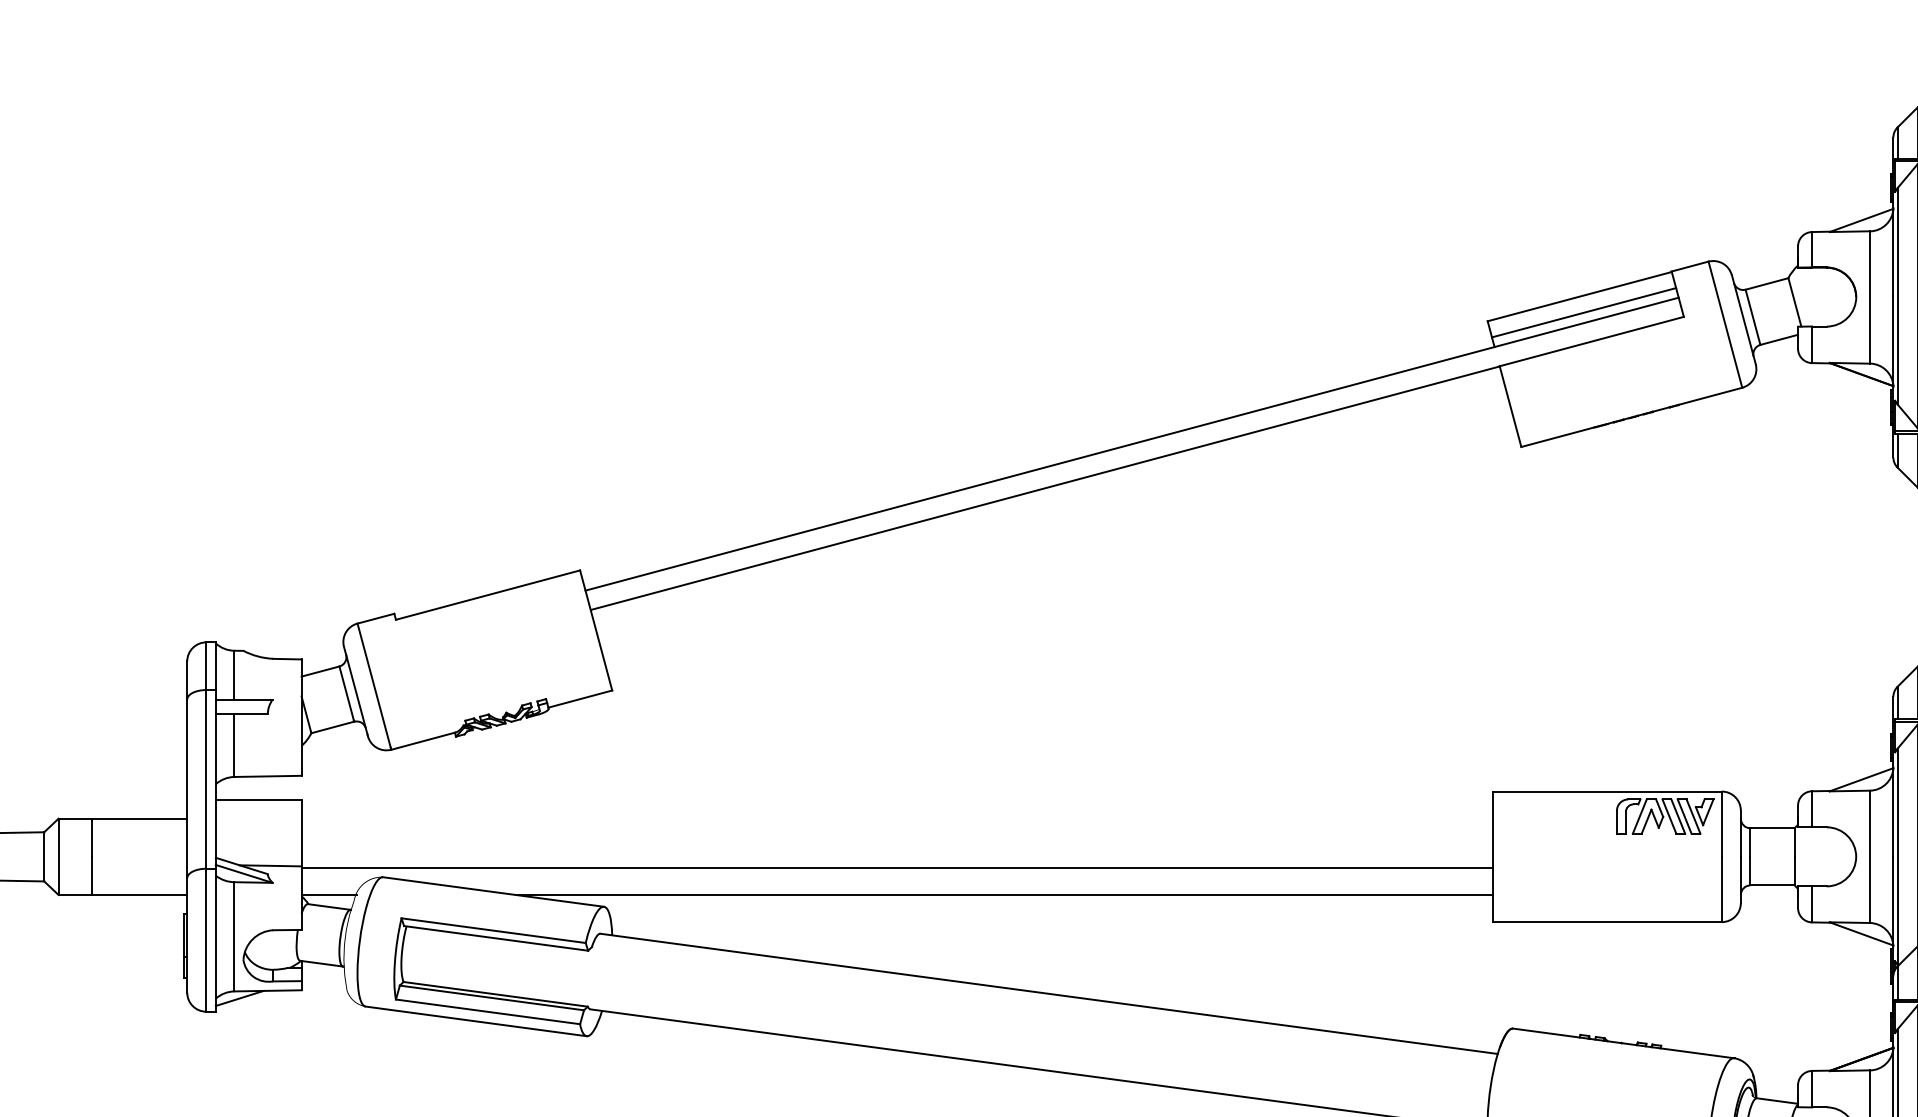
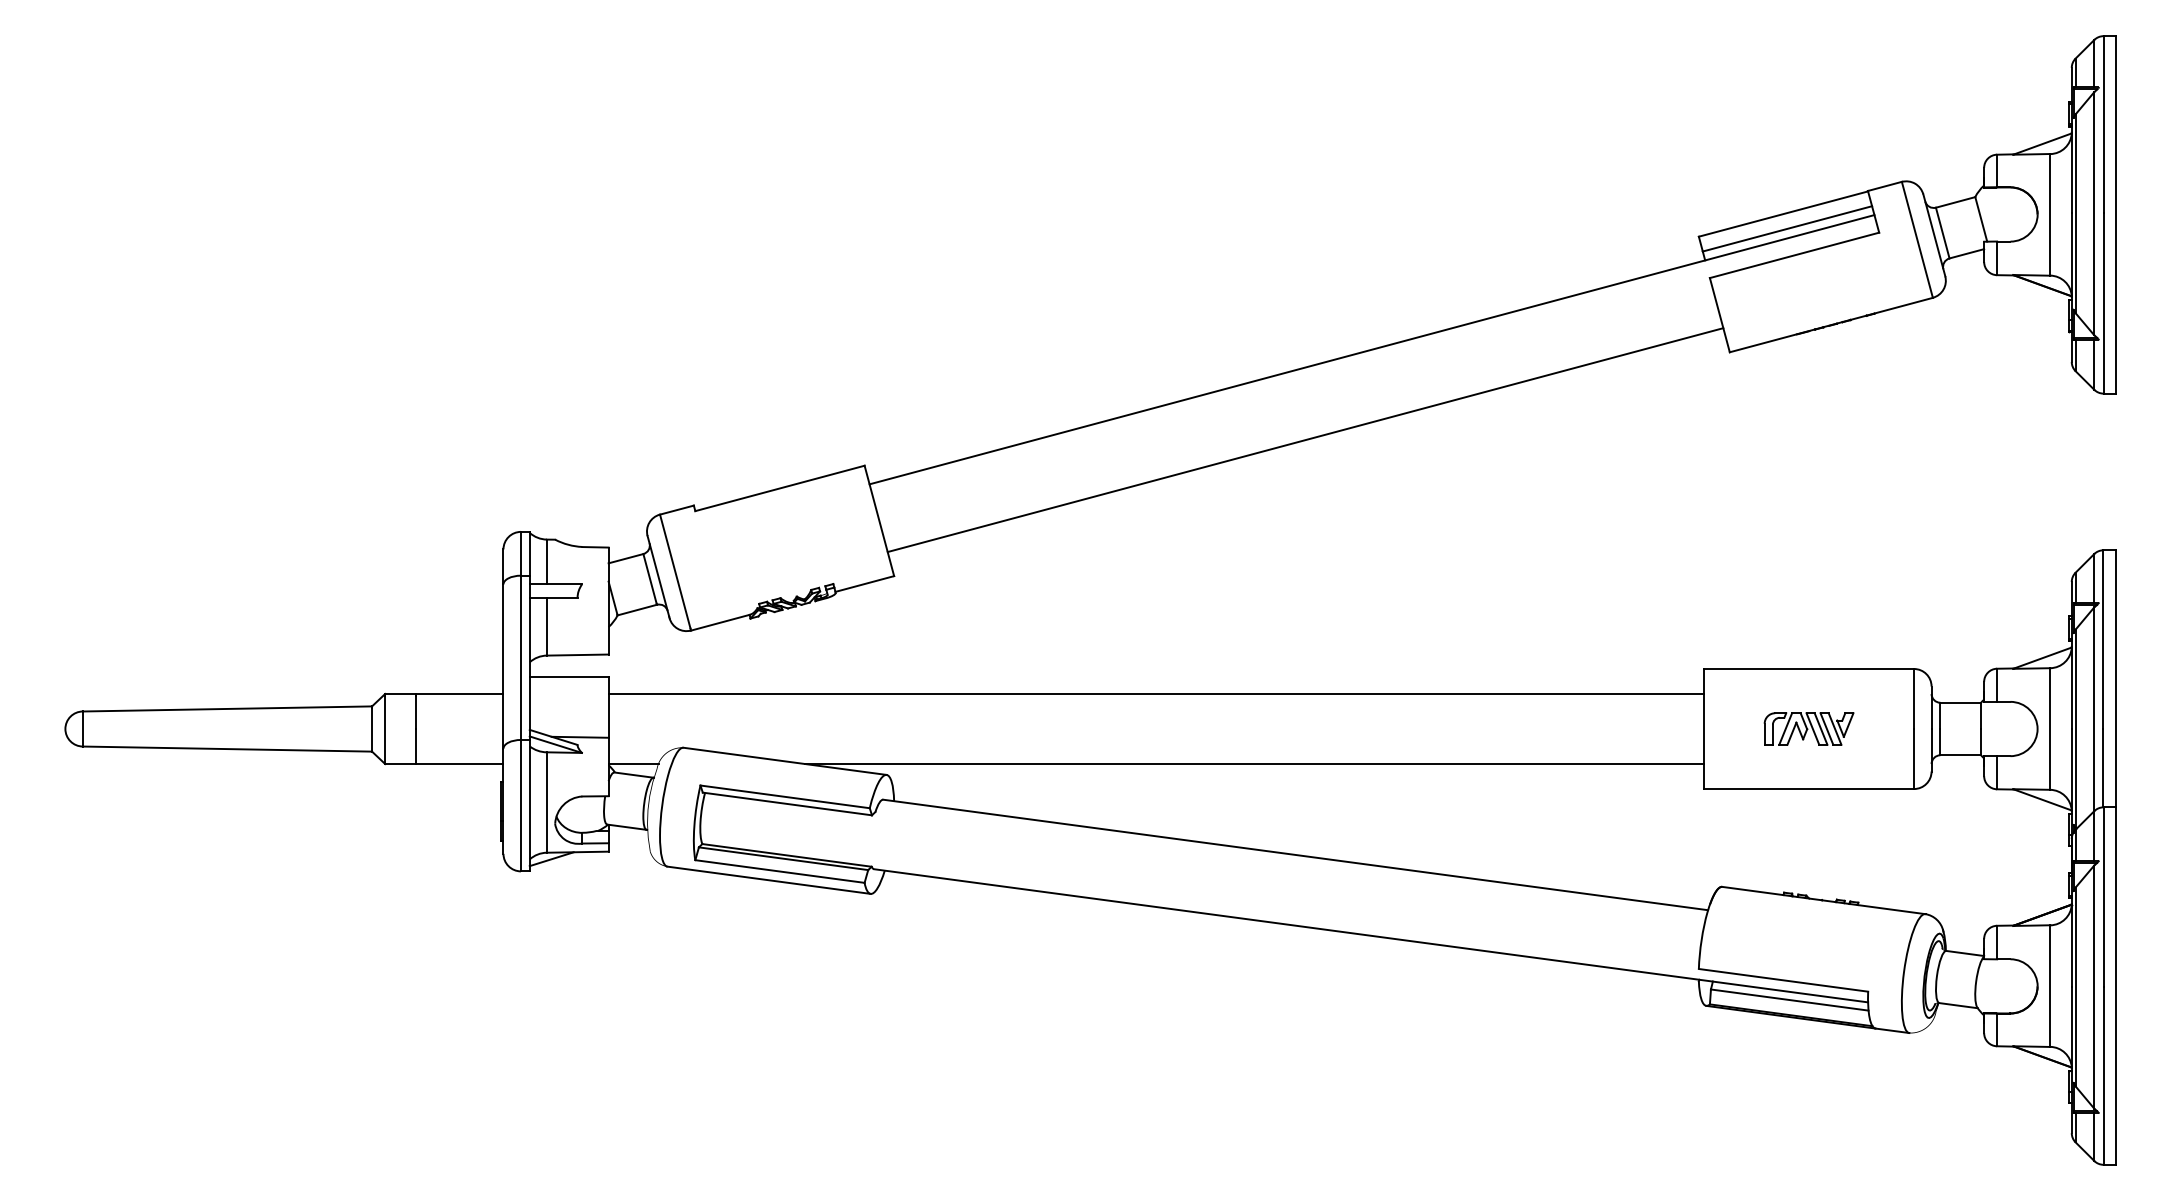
line: (1045, 488) -> (1305, 440), moved
part: (1664, 816) -> (1808, 728), moved
line: (896, 867) -> (1155, 693), moved

